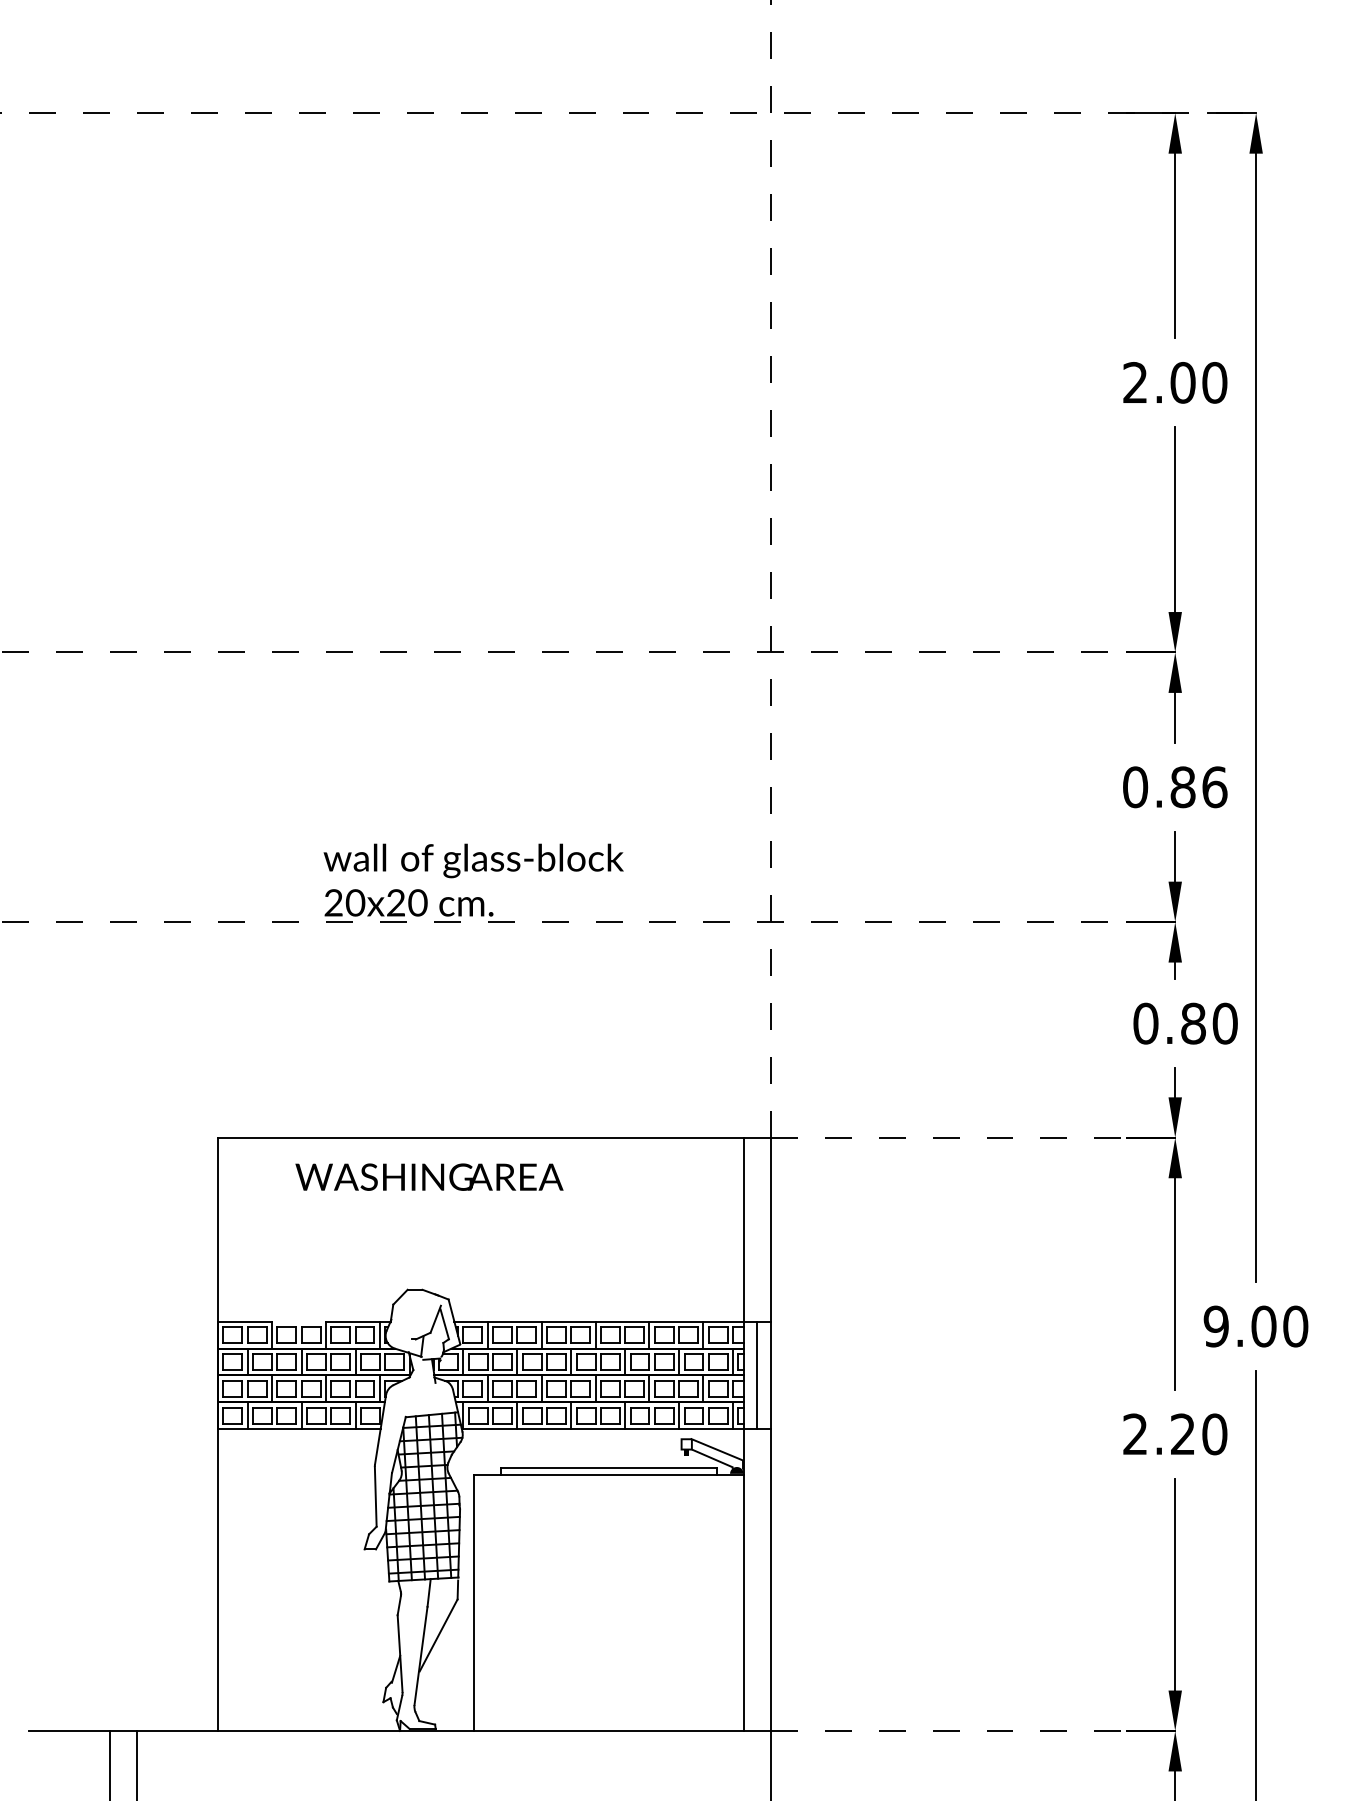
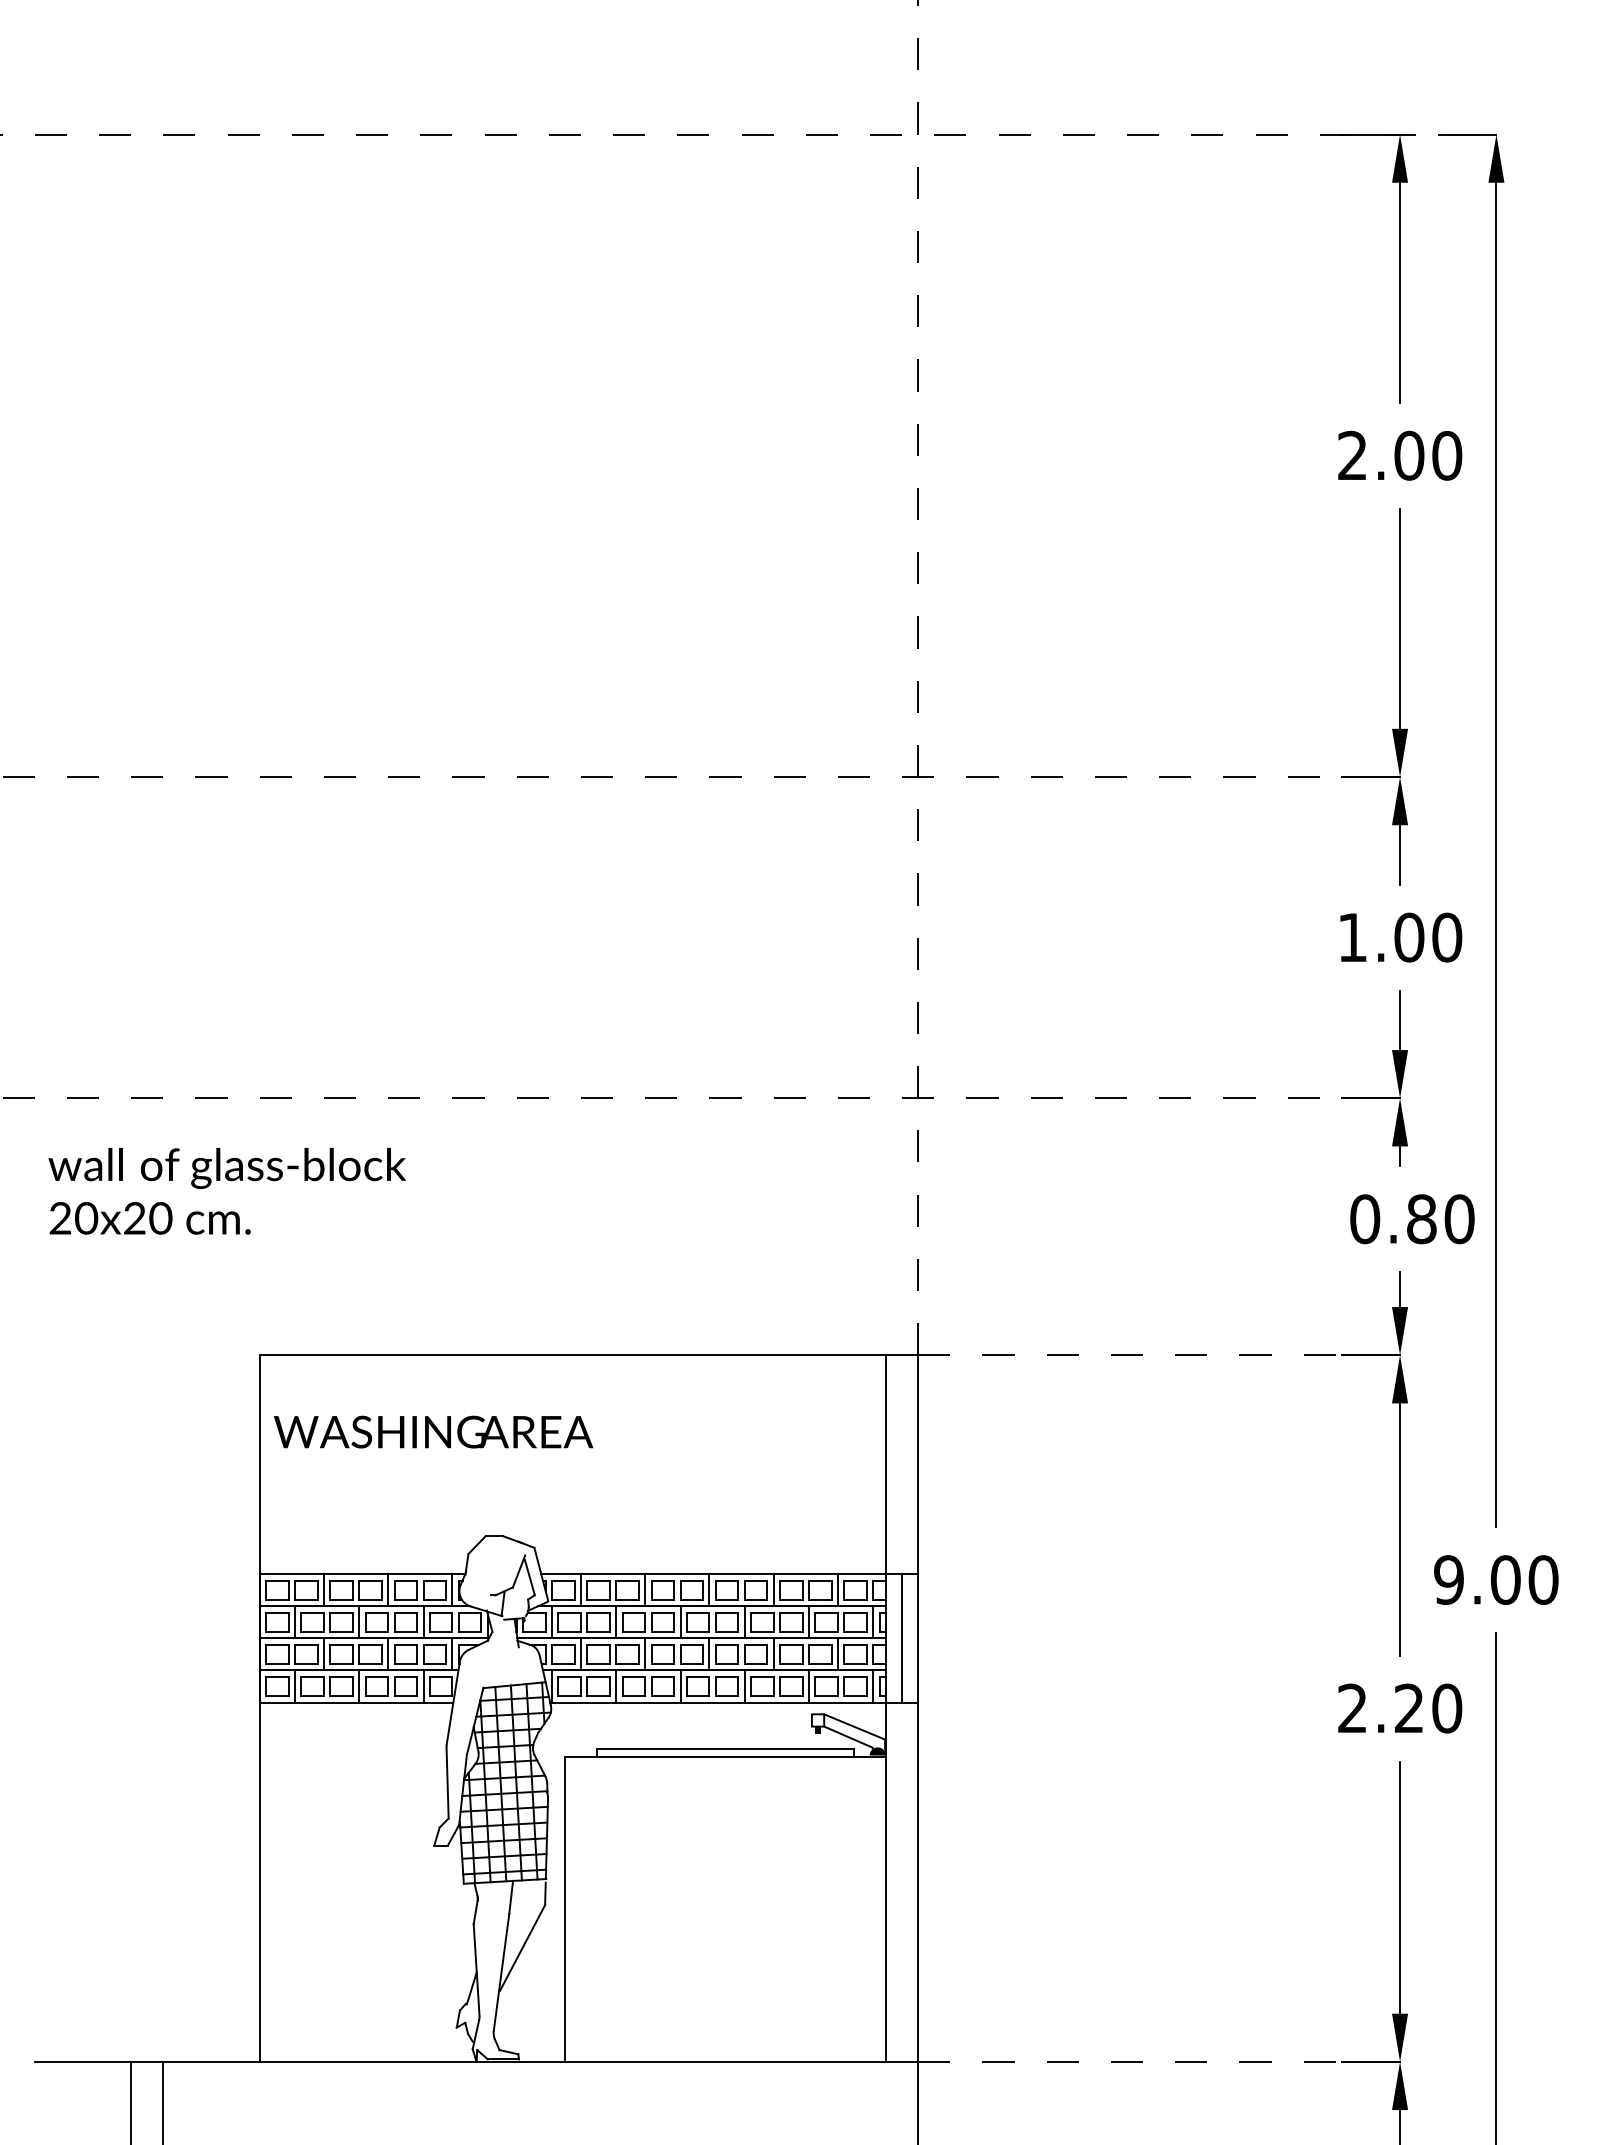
text: (1174, 787) -> (1399, 937), 0.86 -> 1.00
text: (473, 879) -> (226, 1190), moved
text: (429, 1176) -> (433, 1431), moved
line: (298, 1321) -> (355, 1574), added

